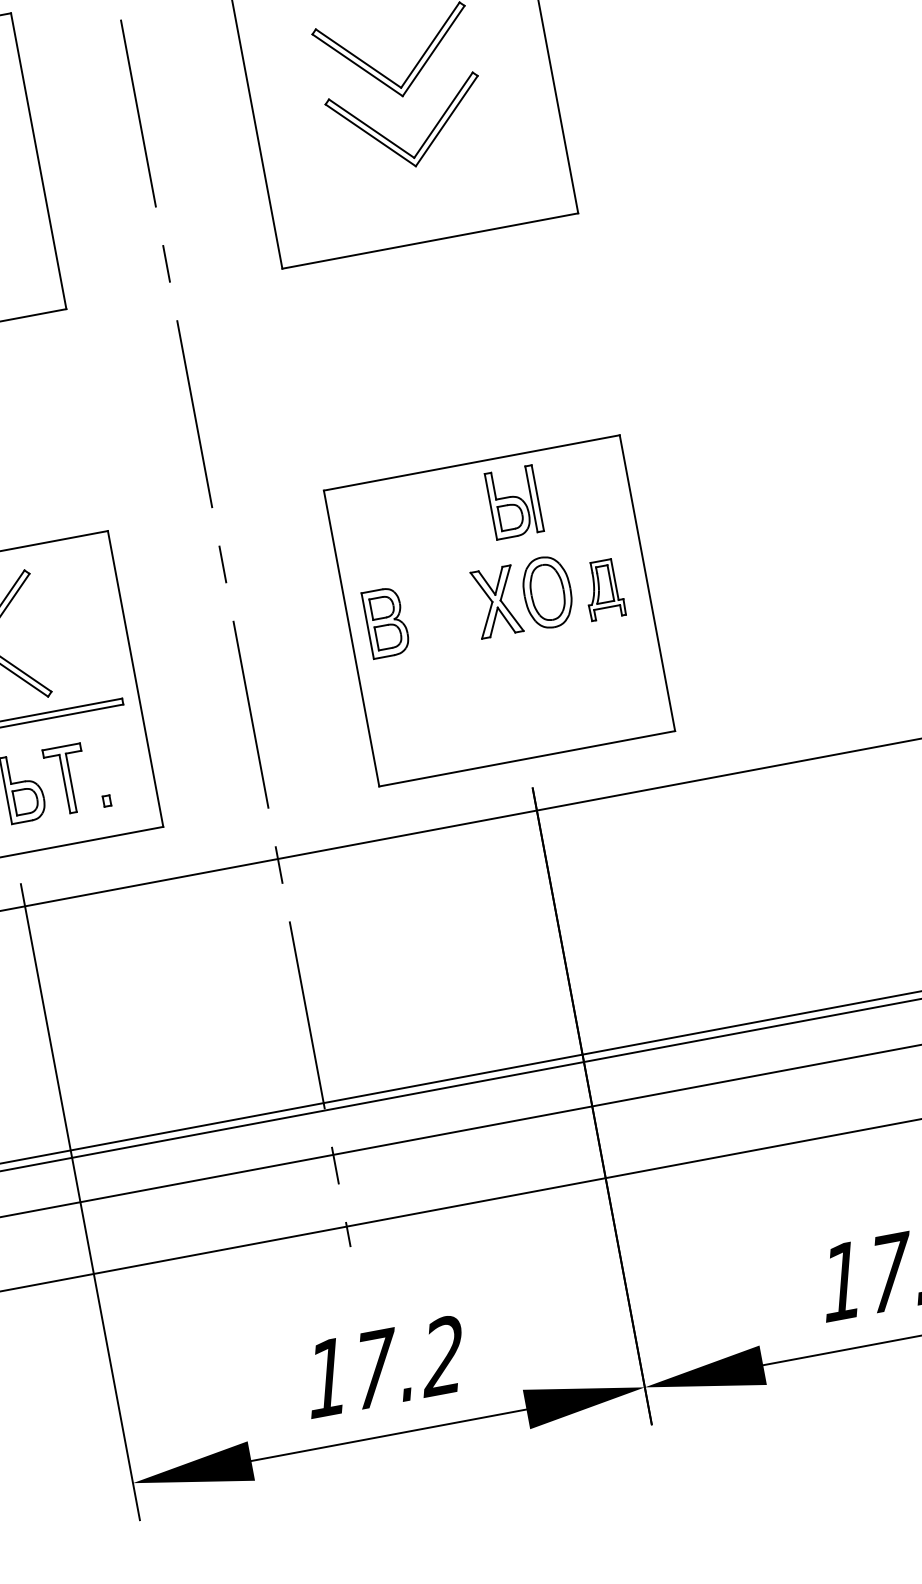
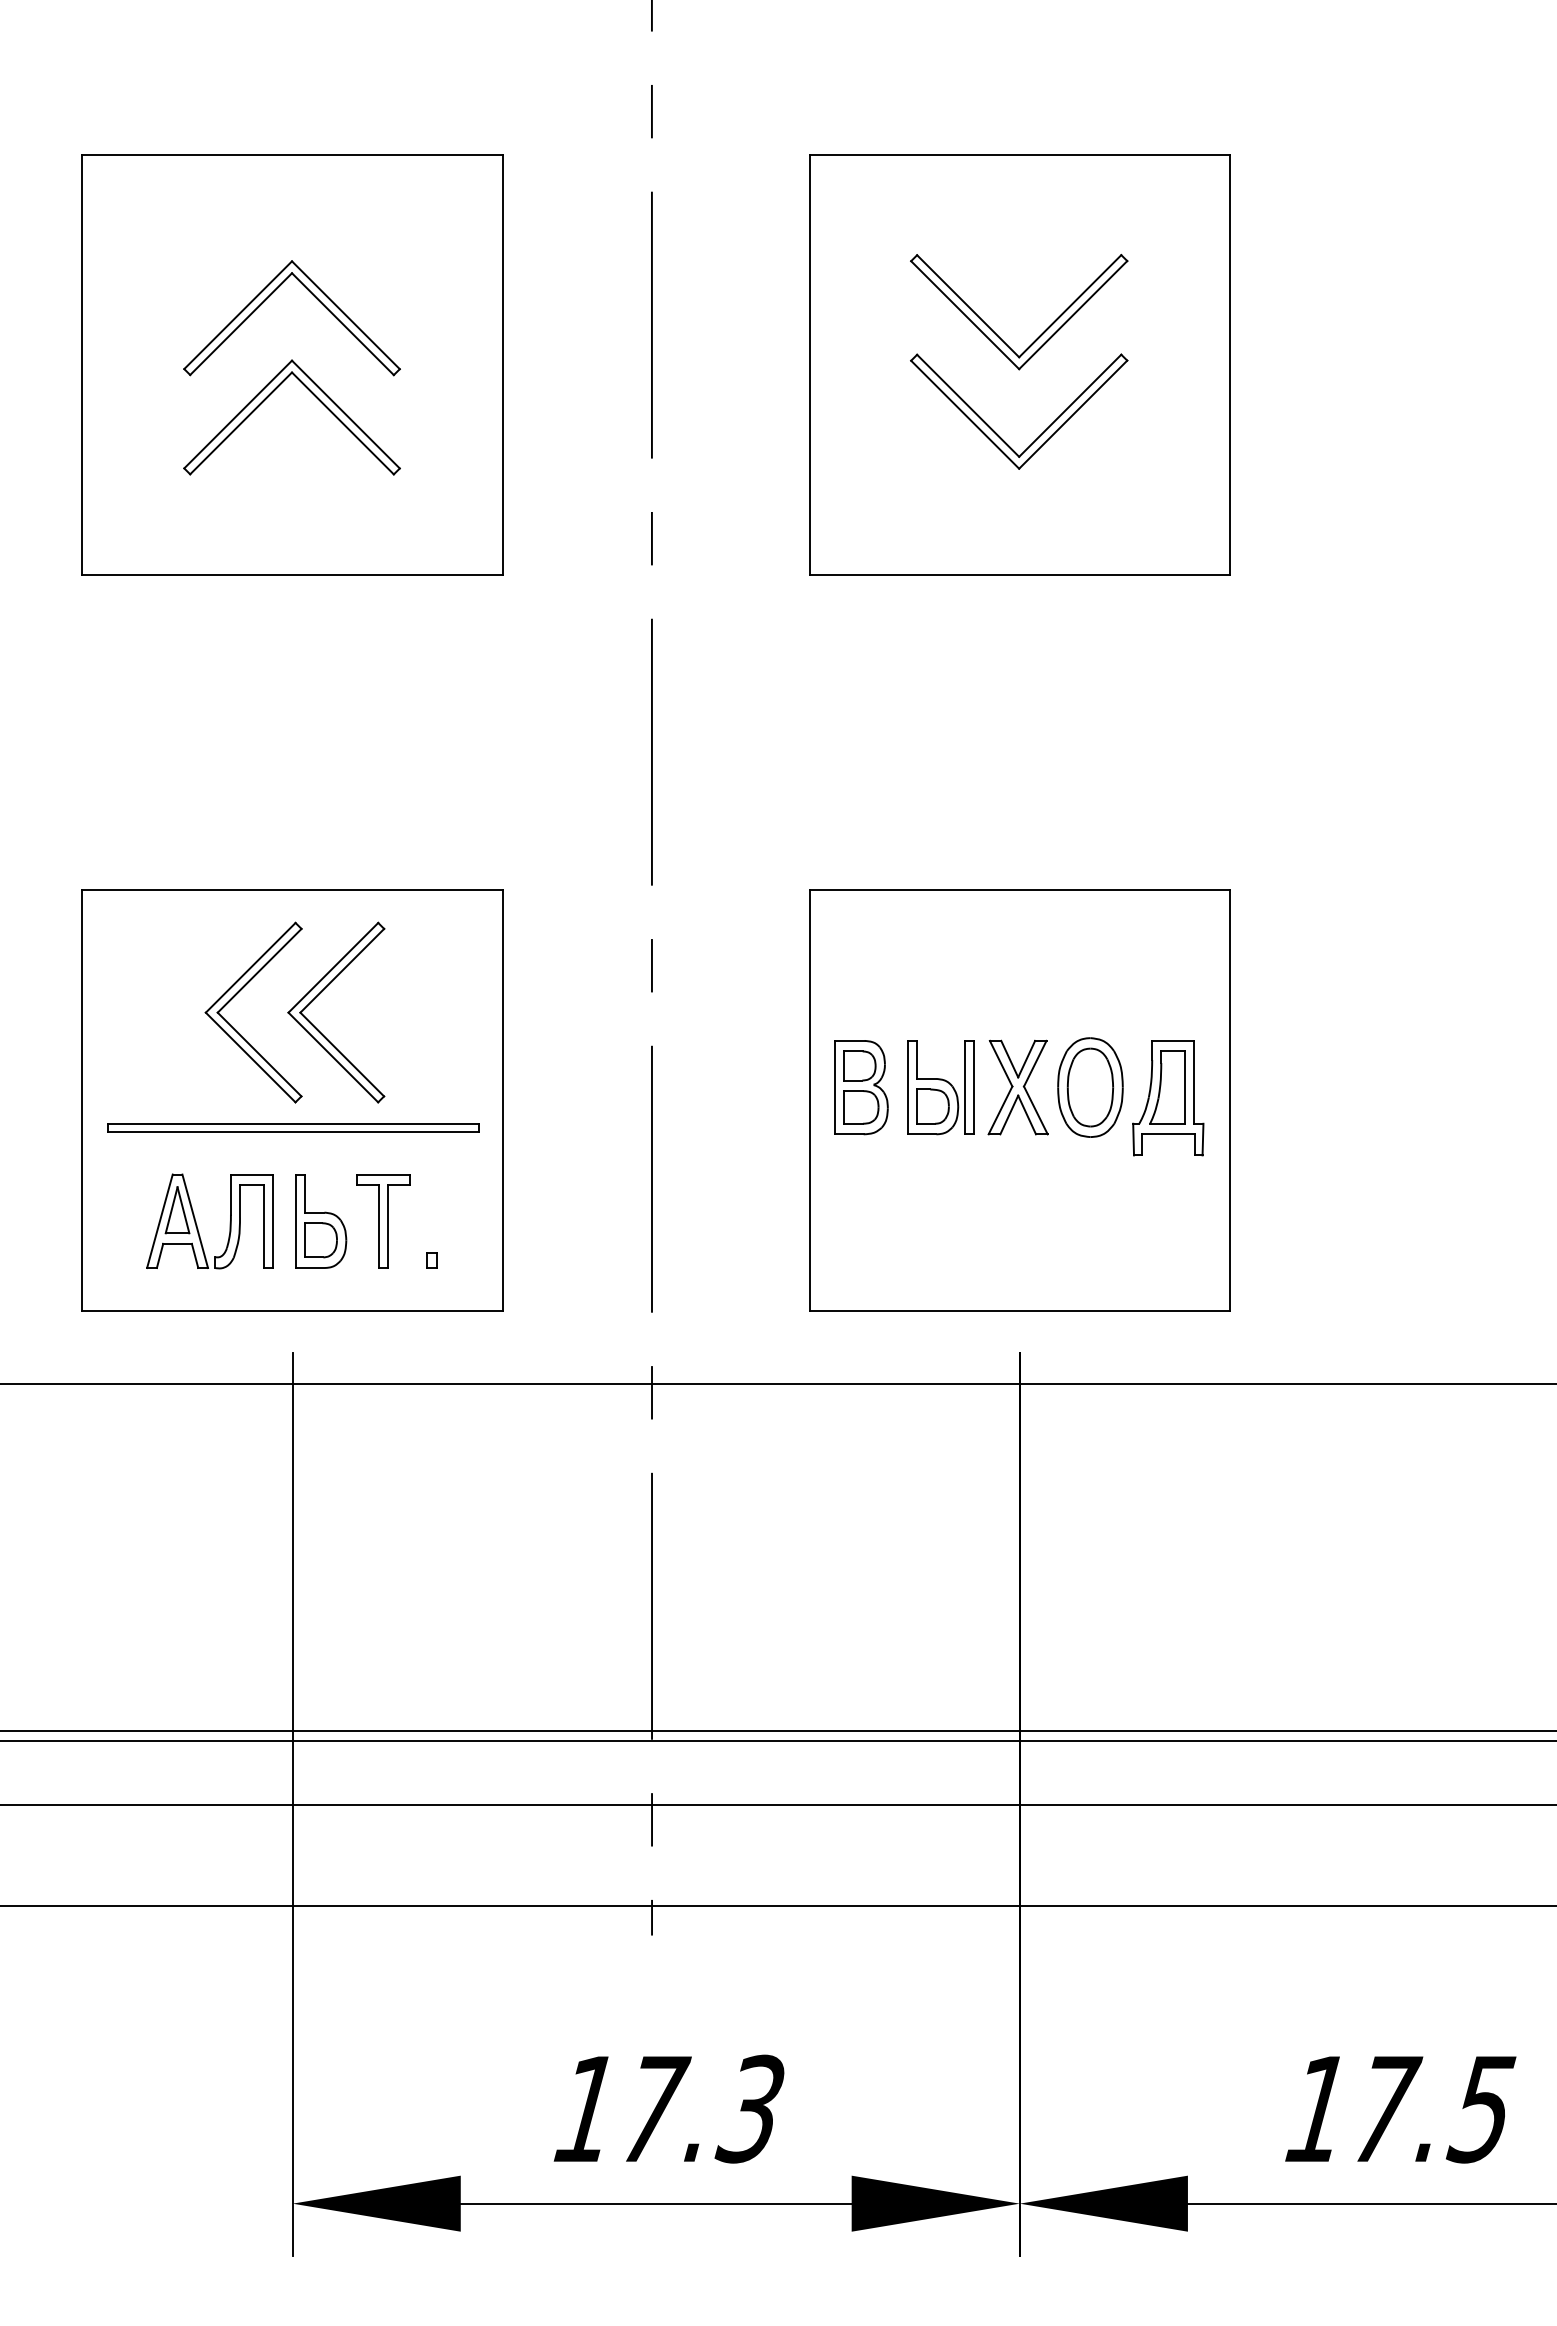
part: (514, 502) -> (940, 1087), moved
part: (603, 589) -> (1168, 1098), size x1.43
text: (441, 1356) -> (748, 2108), 17.2 -> 17.3

